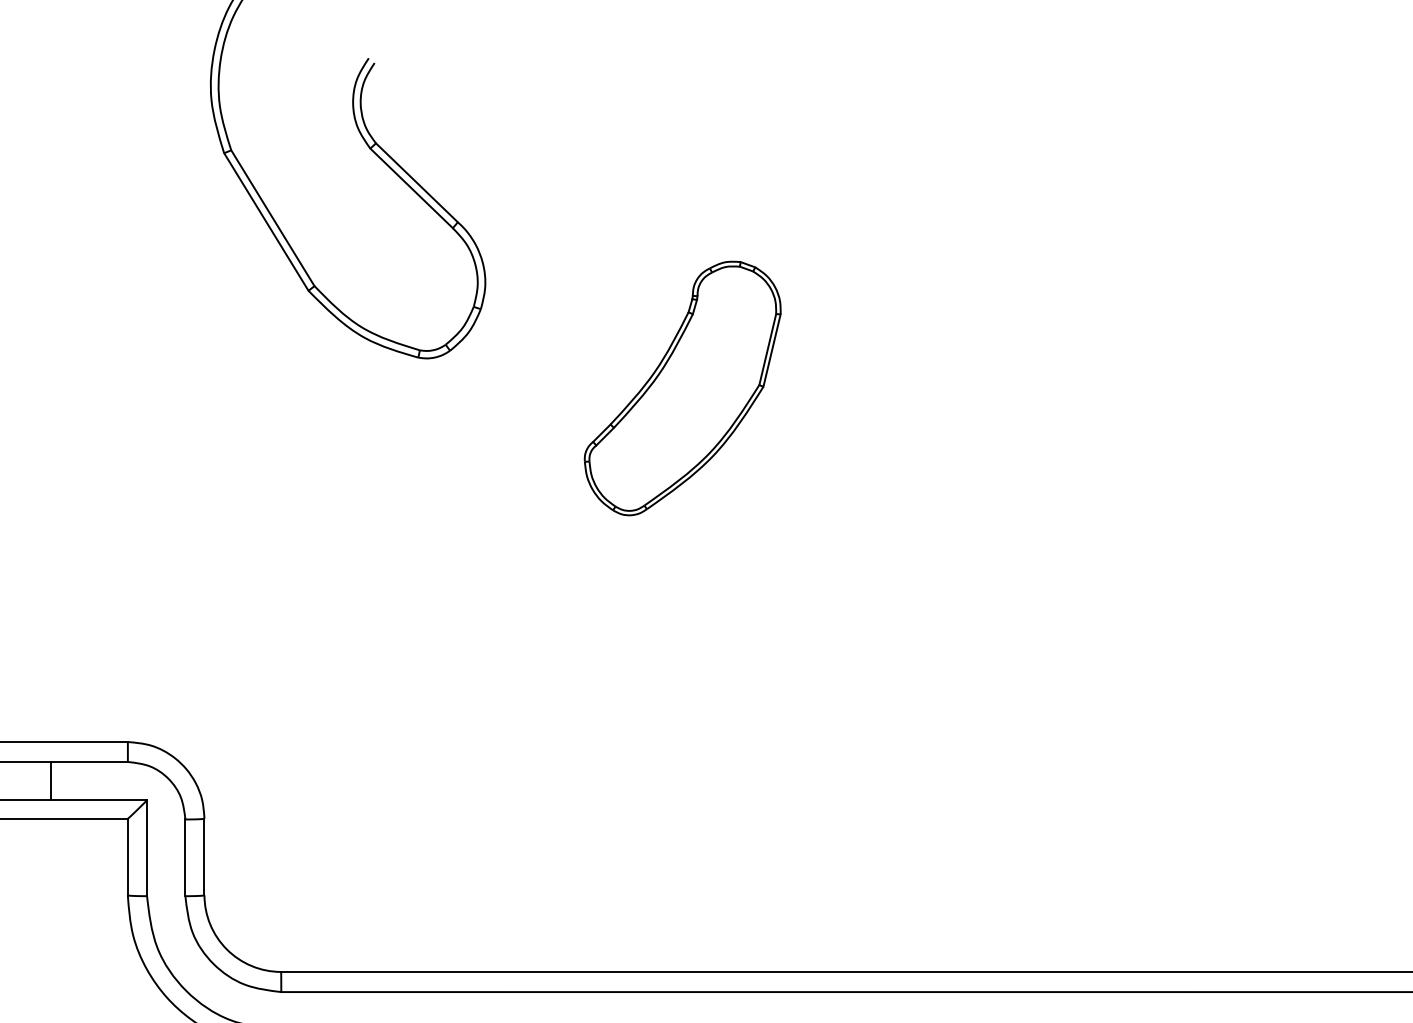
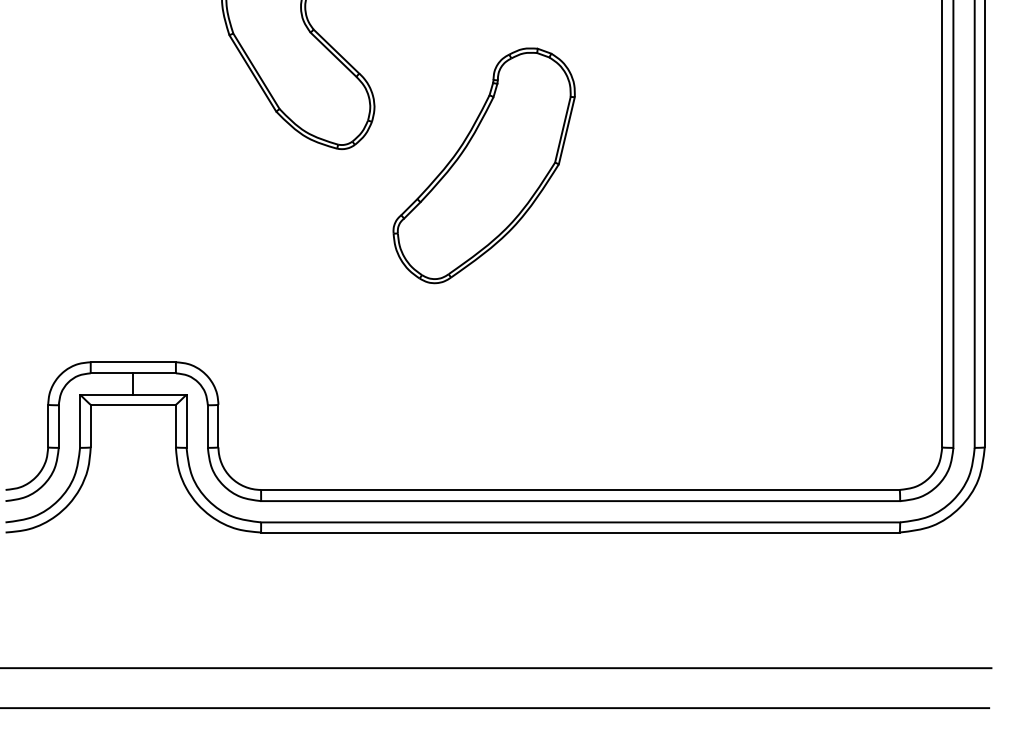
part: (681, 387) -> (483, 165), size x1.67

